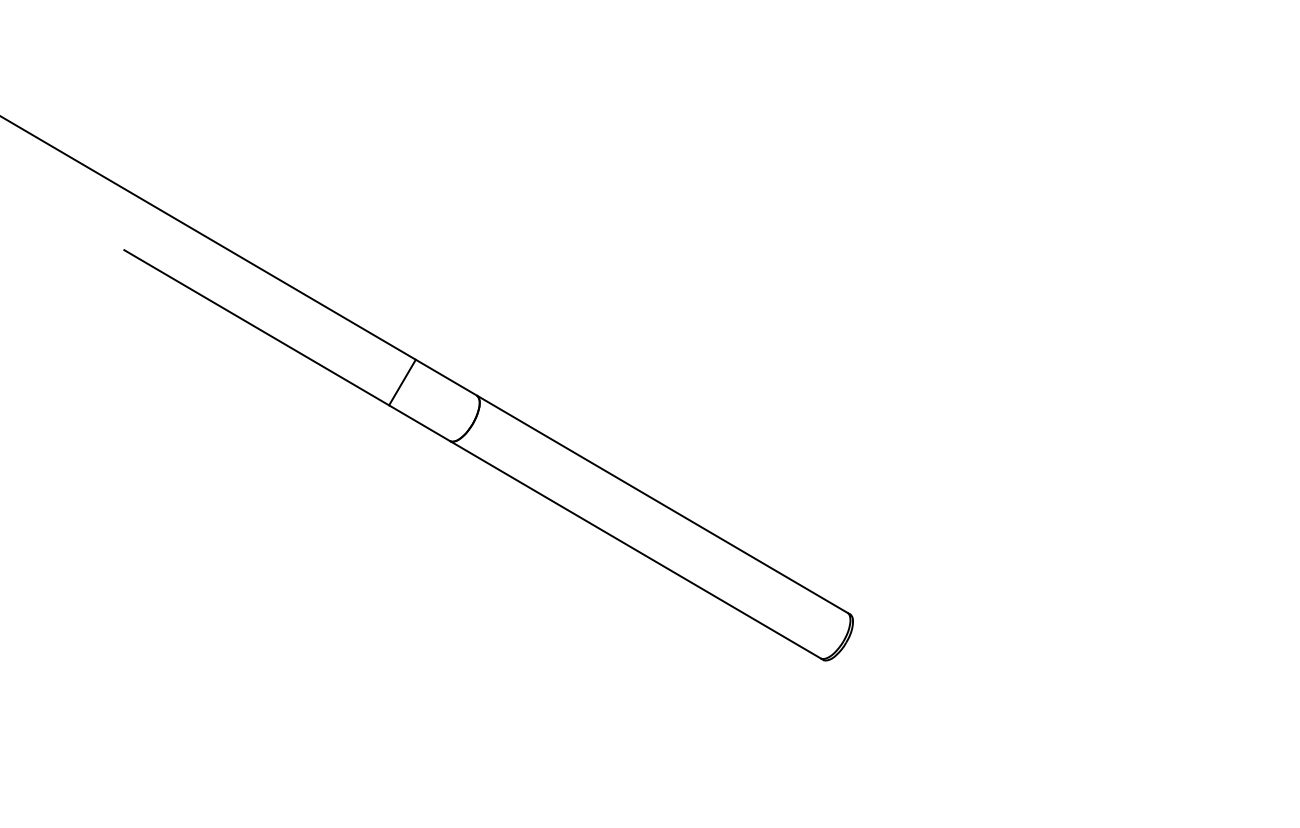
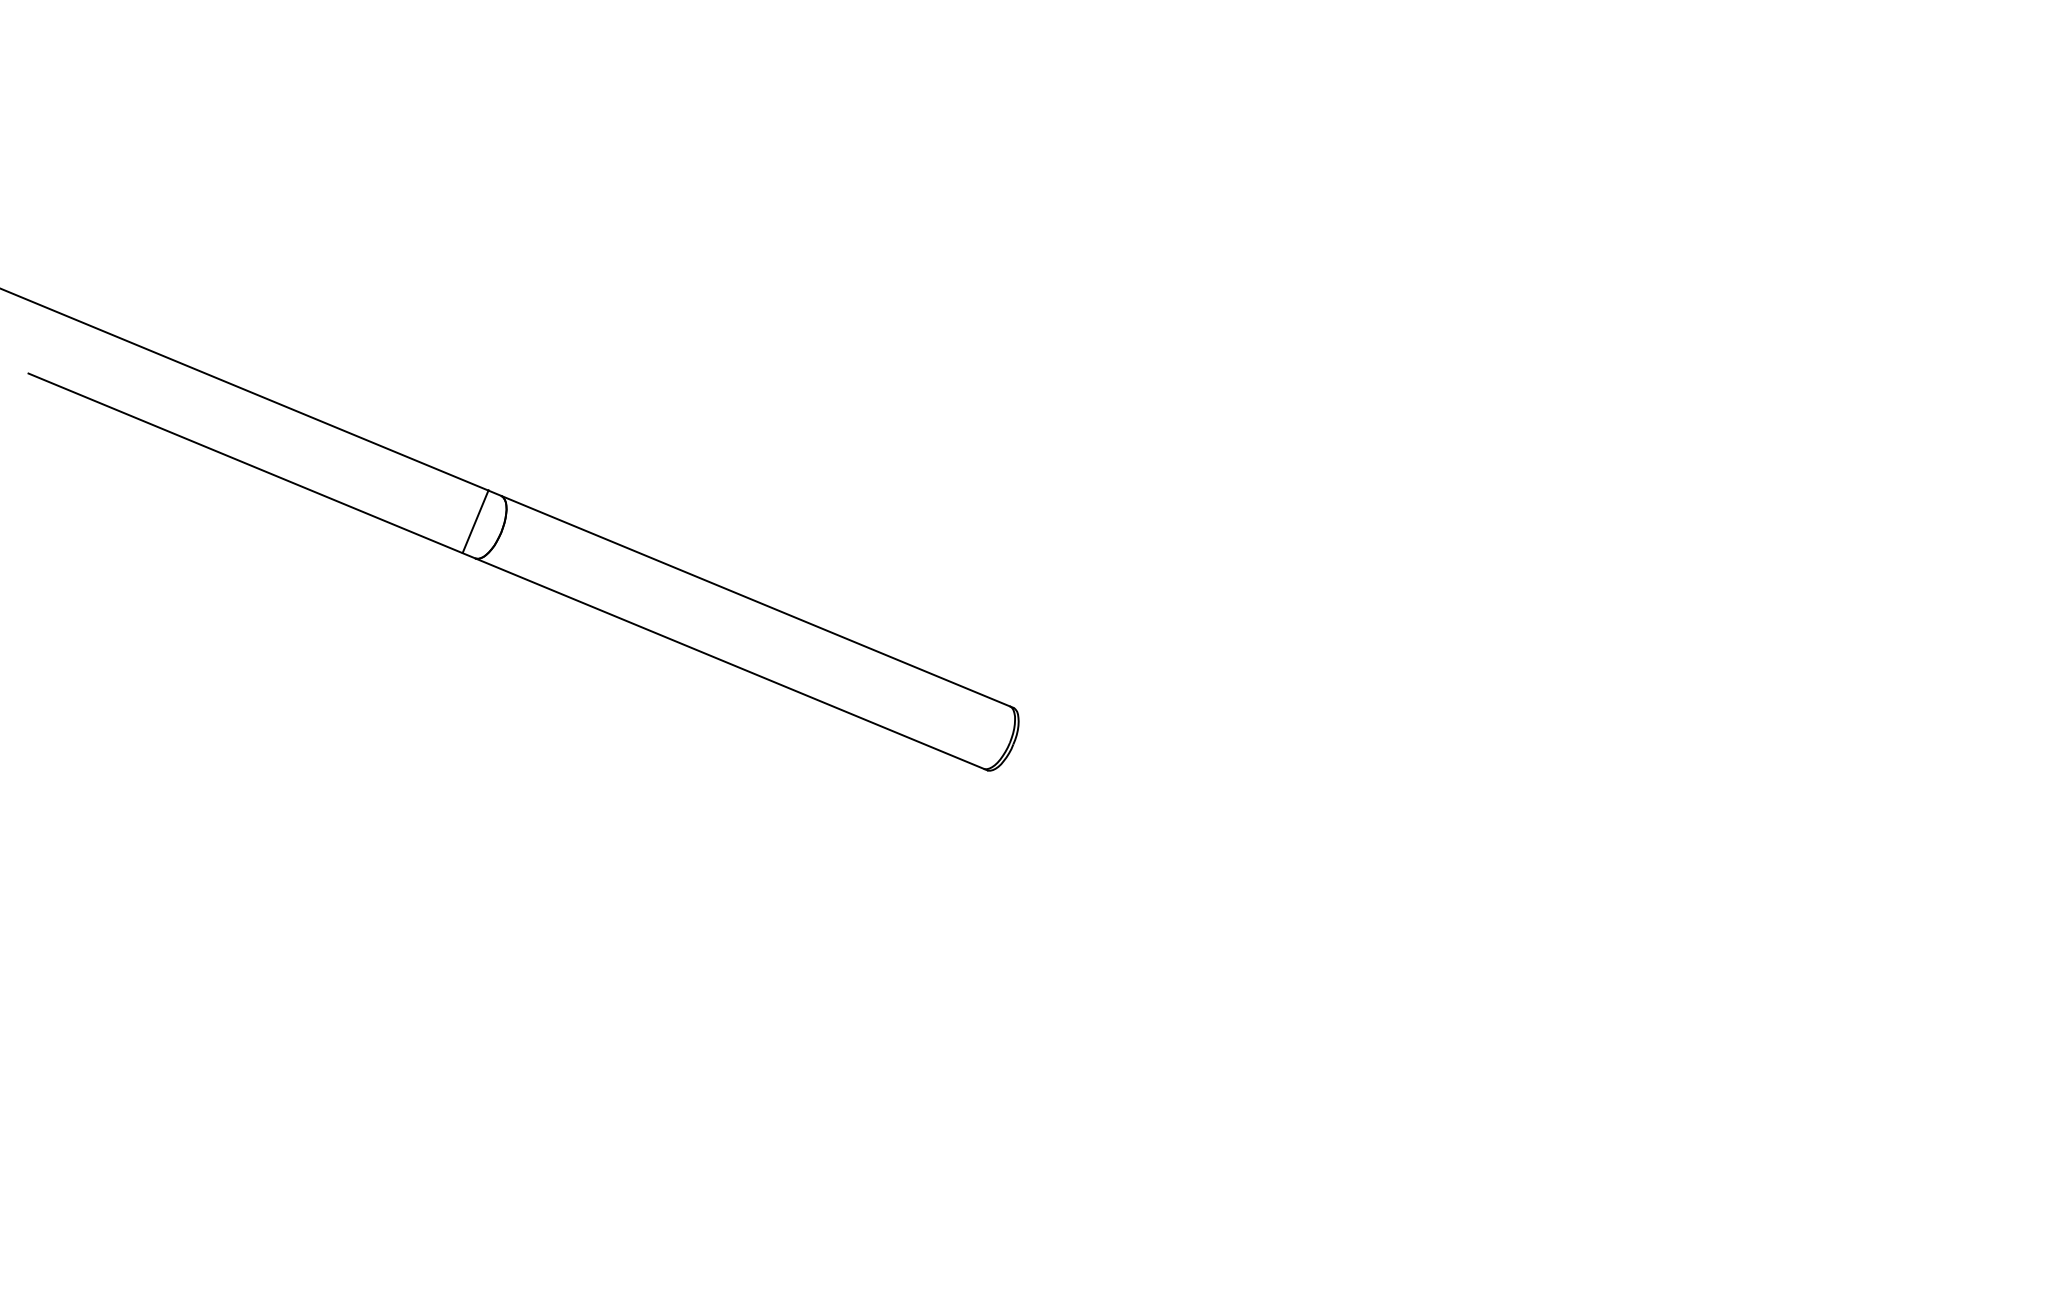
line: (402, 382) -> (475, 521), moved

